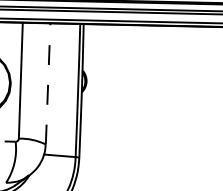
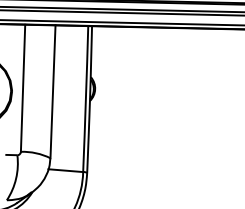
line: (48, 83) -> (53, 91), dashed -> solid

